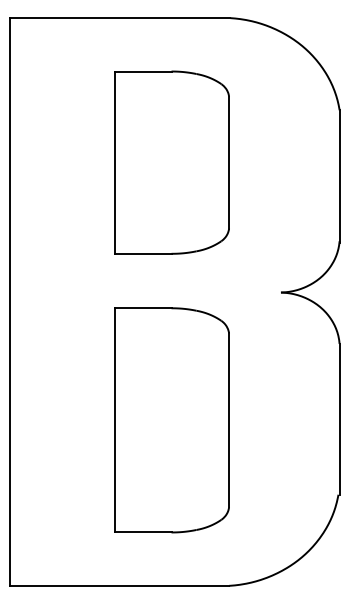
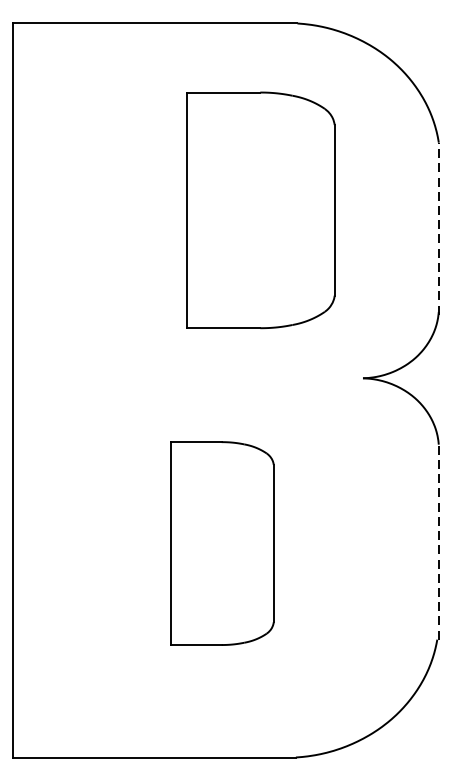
part: (171, 162) -> (260, 210), moved
line: (339, 176) -> (438, 228), solid -> dashed
line: (339, 418) -> (438, 541), solid -> dashed
part: (171, 420) -> (221, 543), size x0.7

